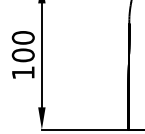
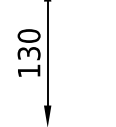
text: (22, 55) -> (28, 53), 100 -> 130

